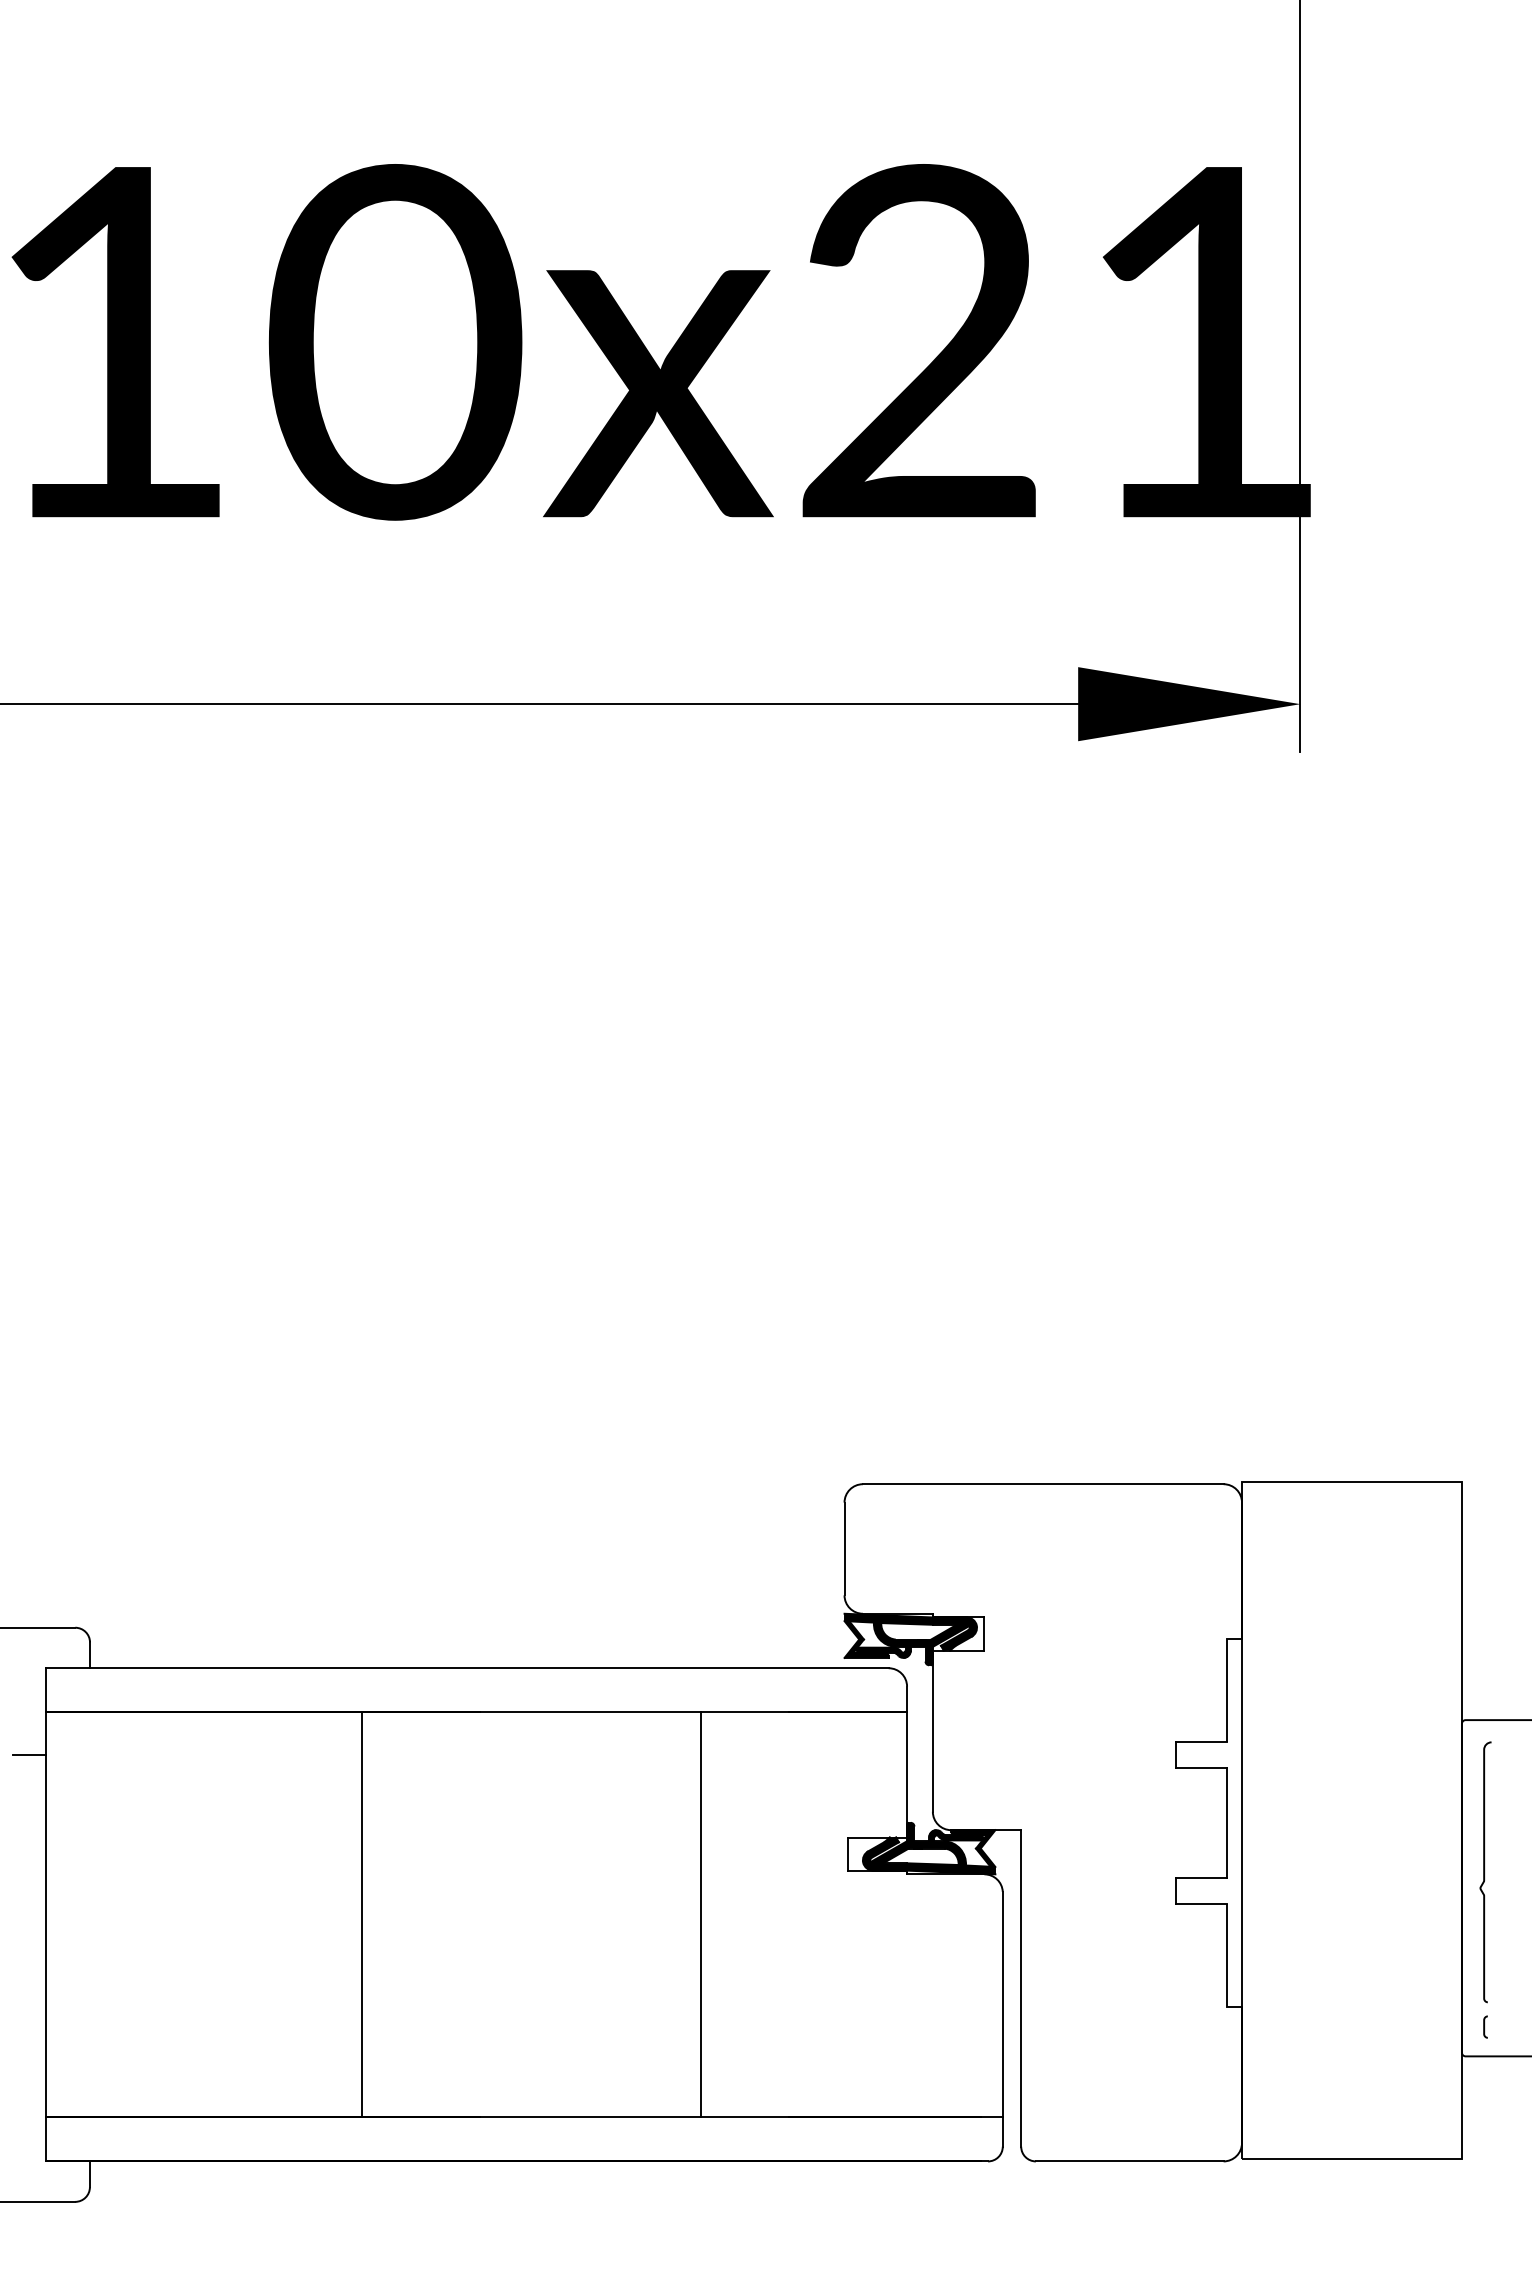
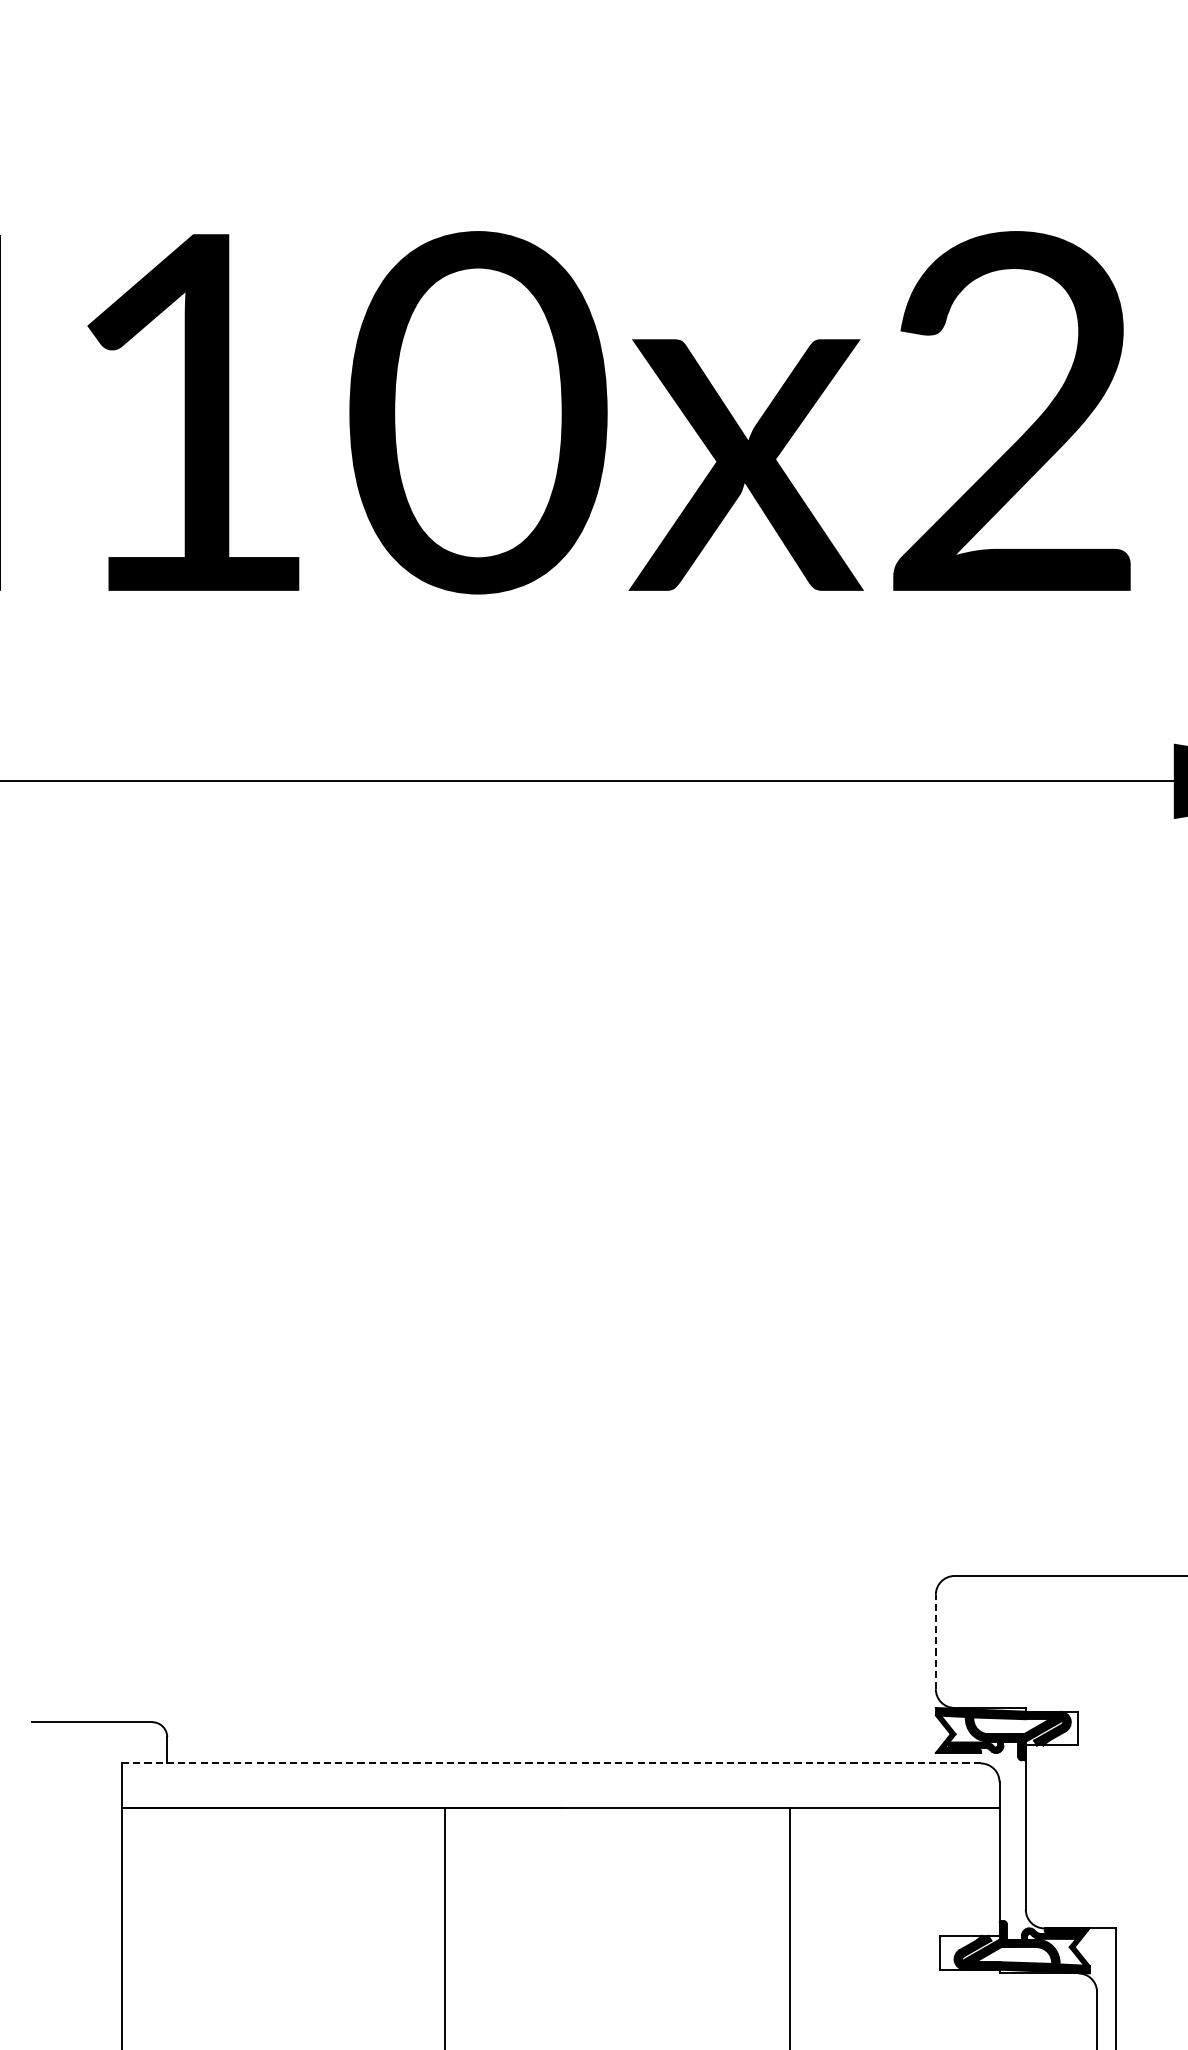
line: (844, 1548) -> (935, 1641), solid -> dashed
line: (466, 1668) -> (550, 1763), solid -> dashed
line: (28, 1755) -> (104, 1852), removed

